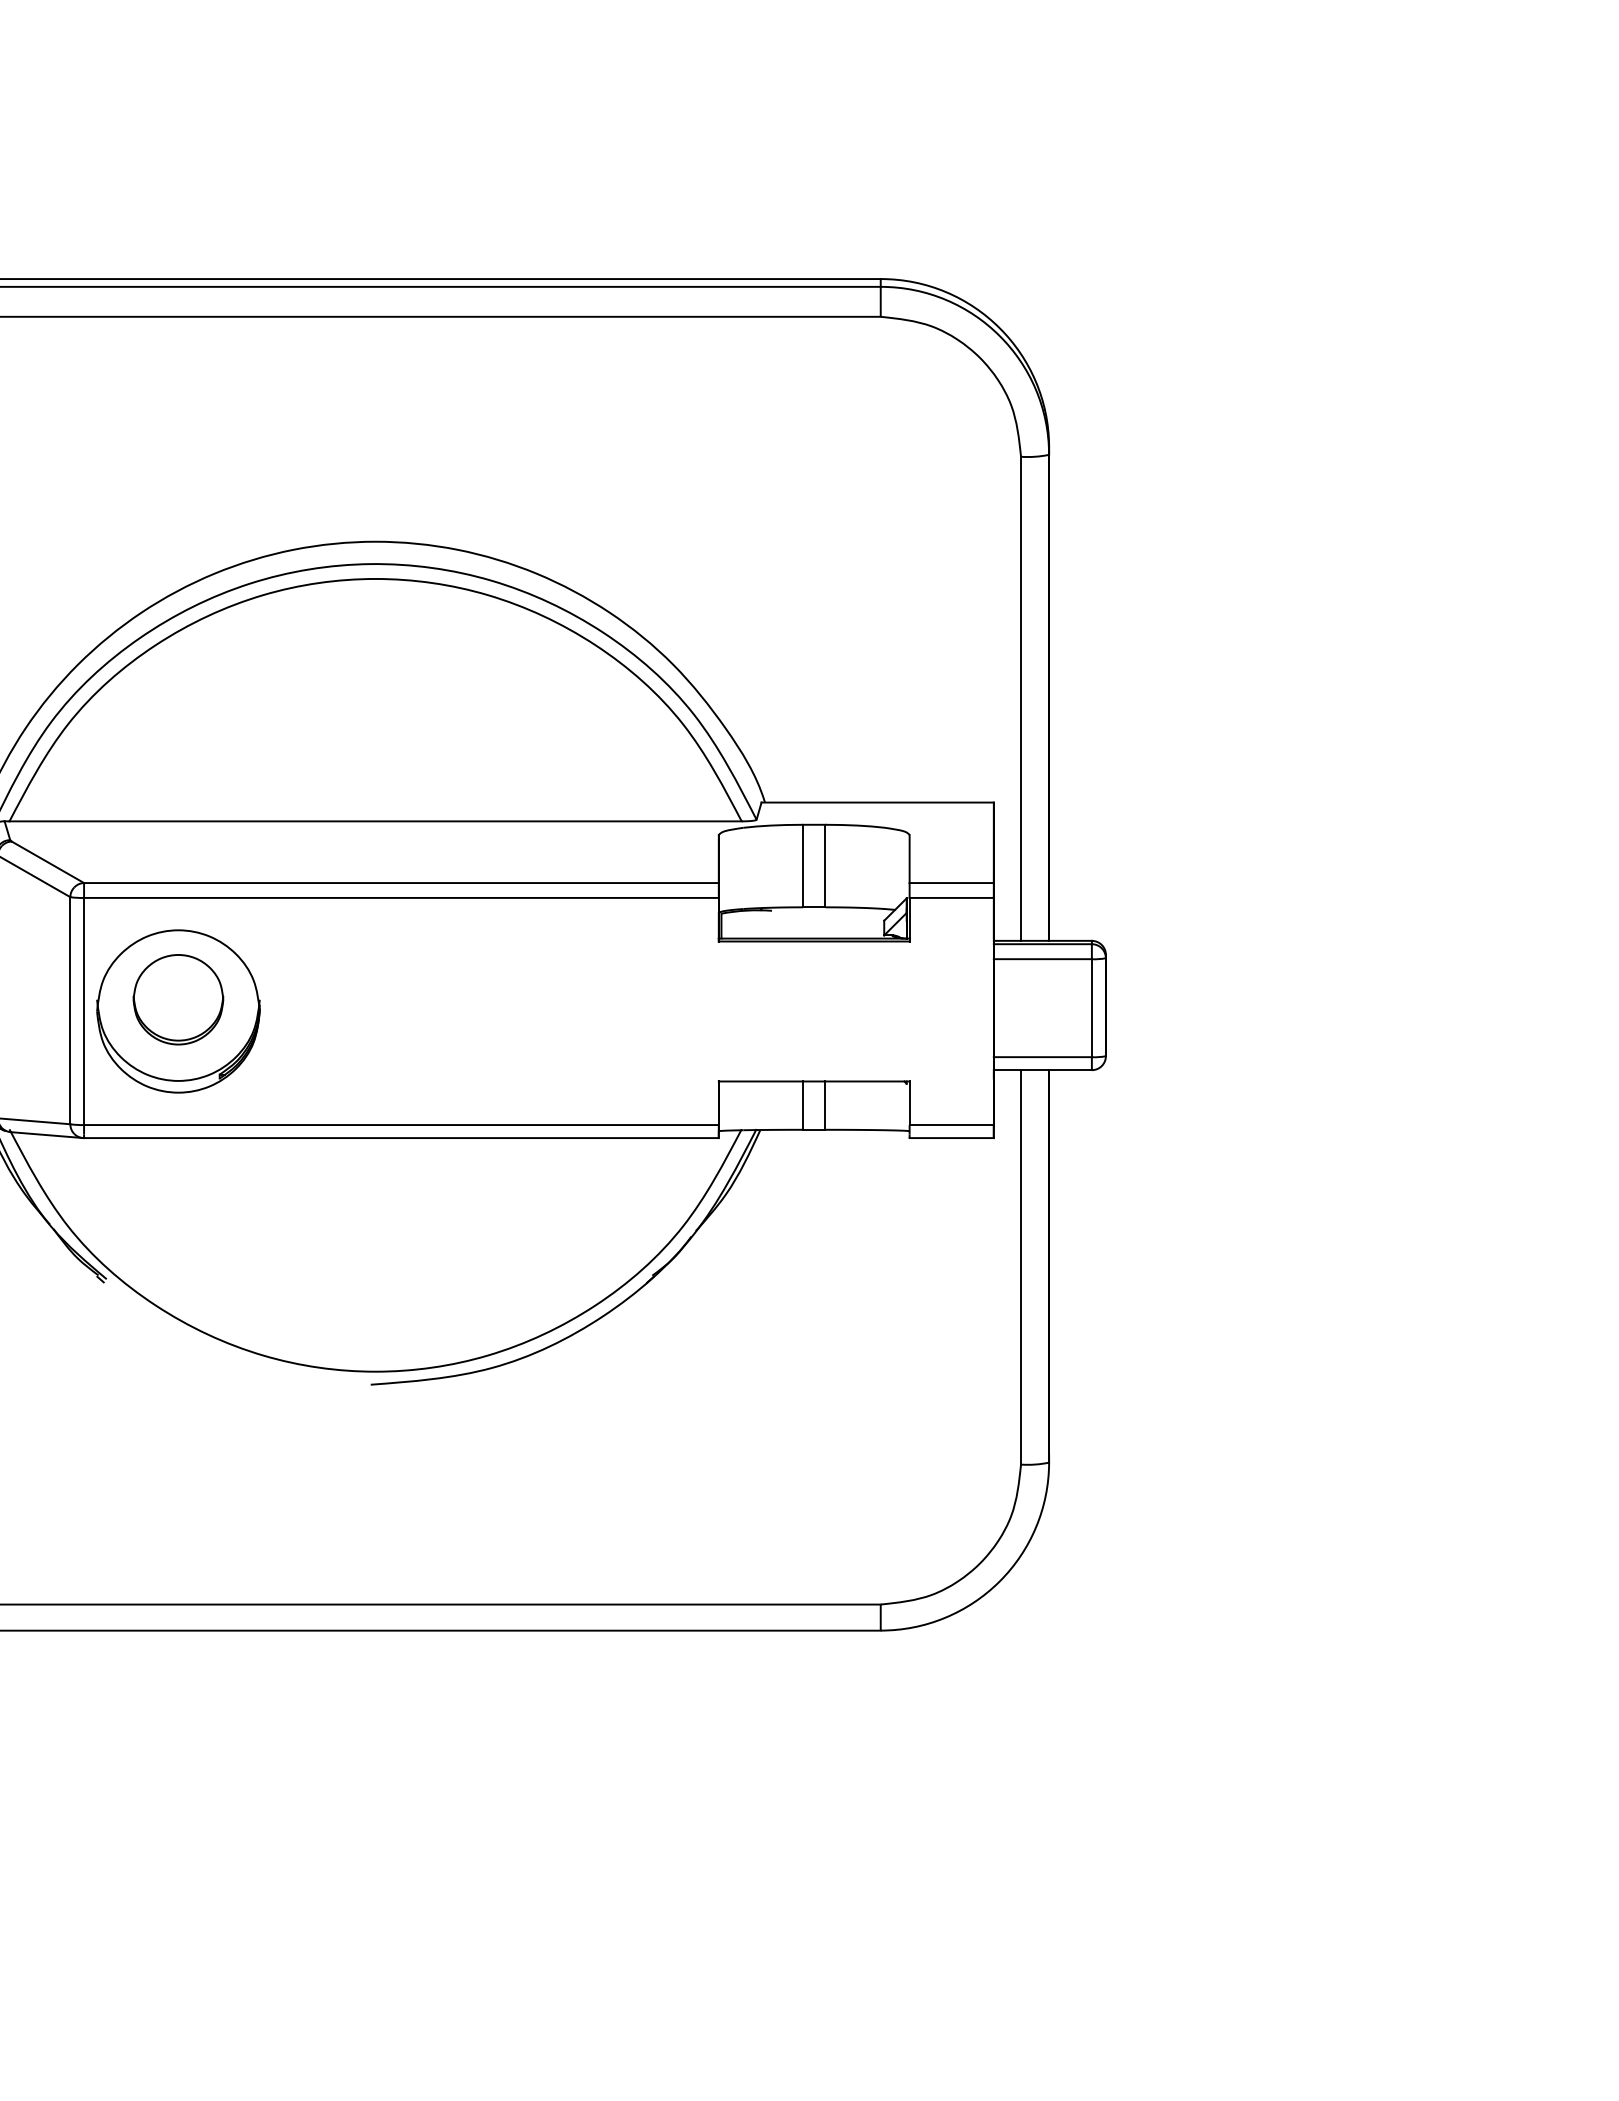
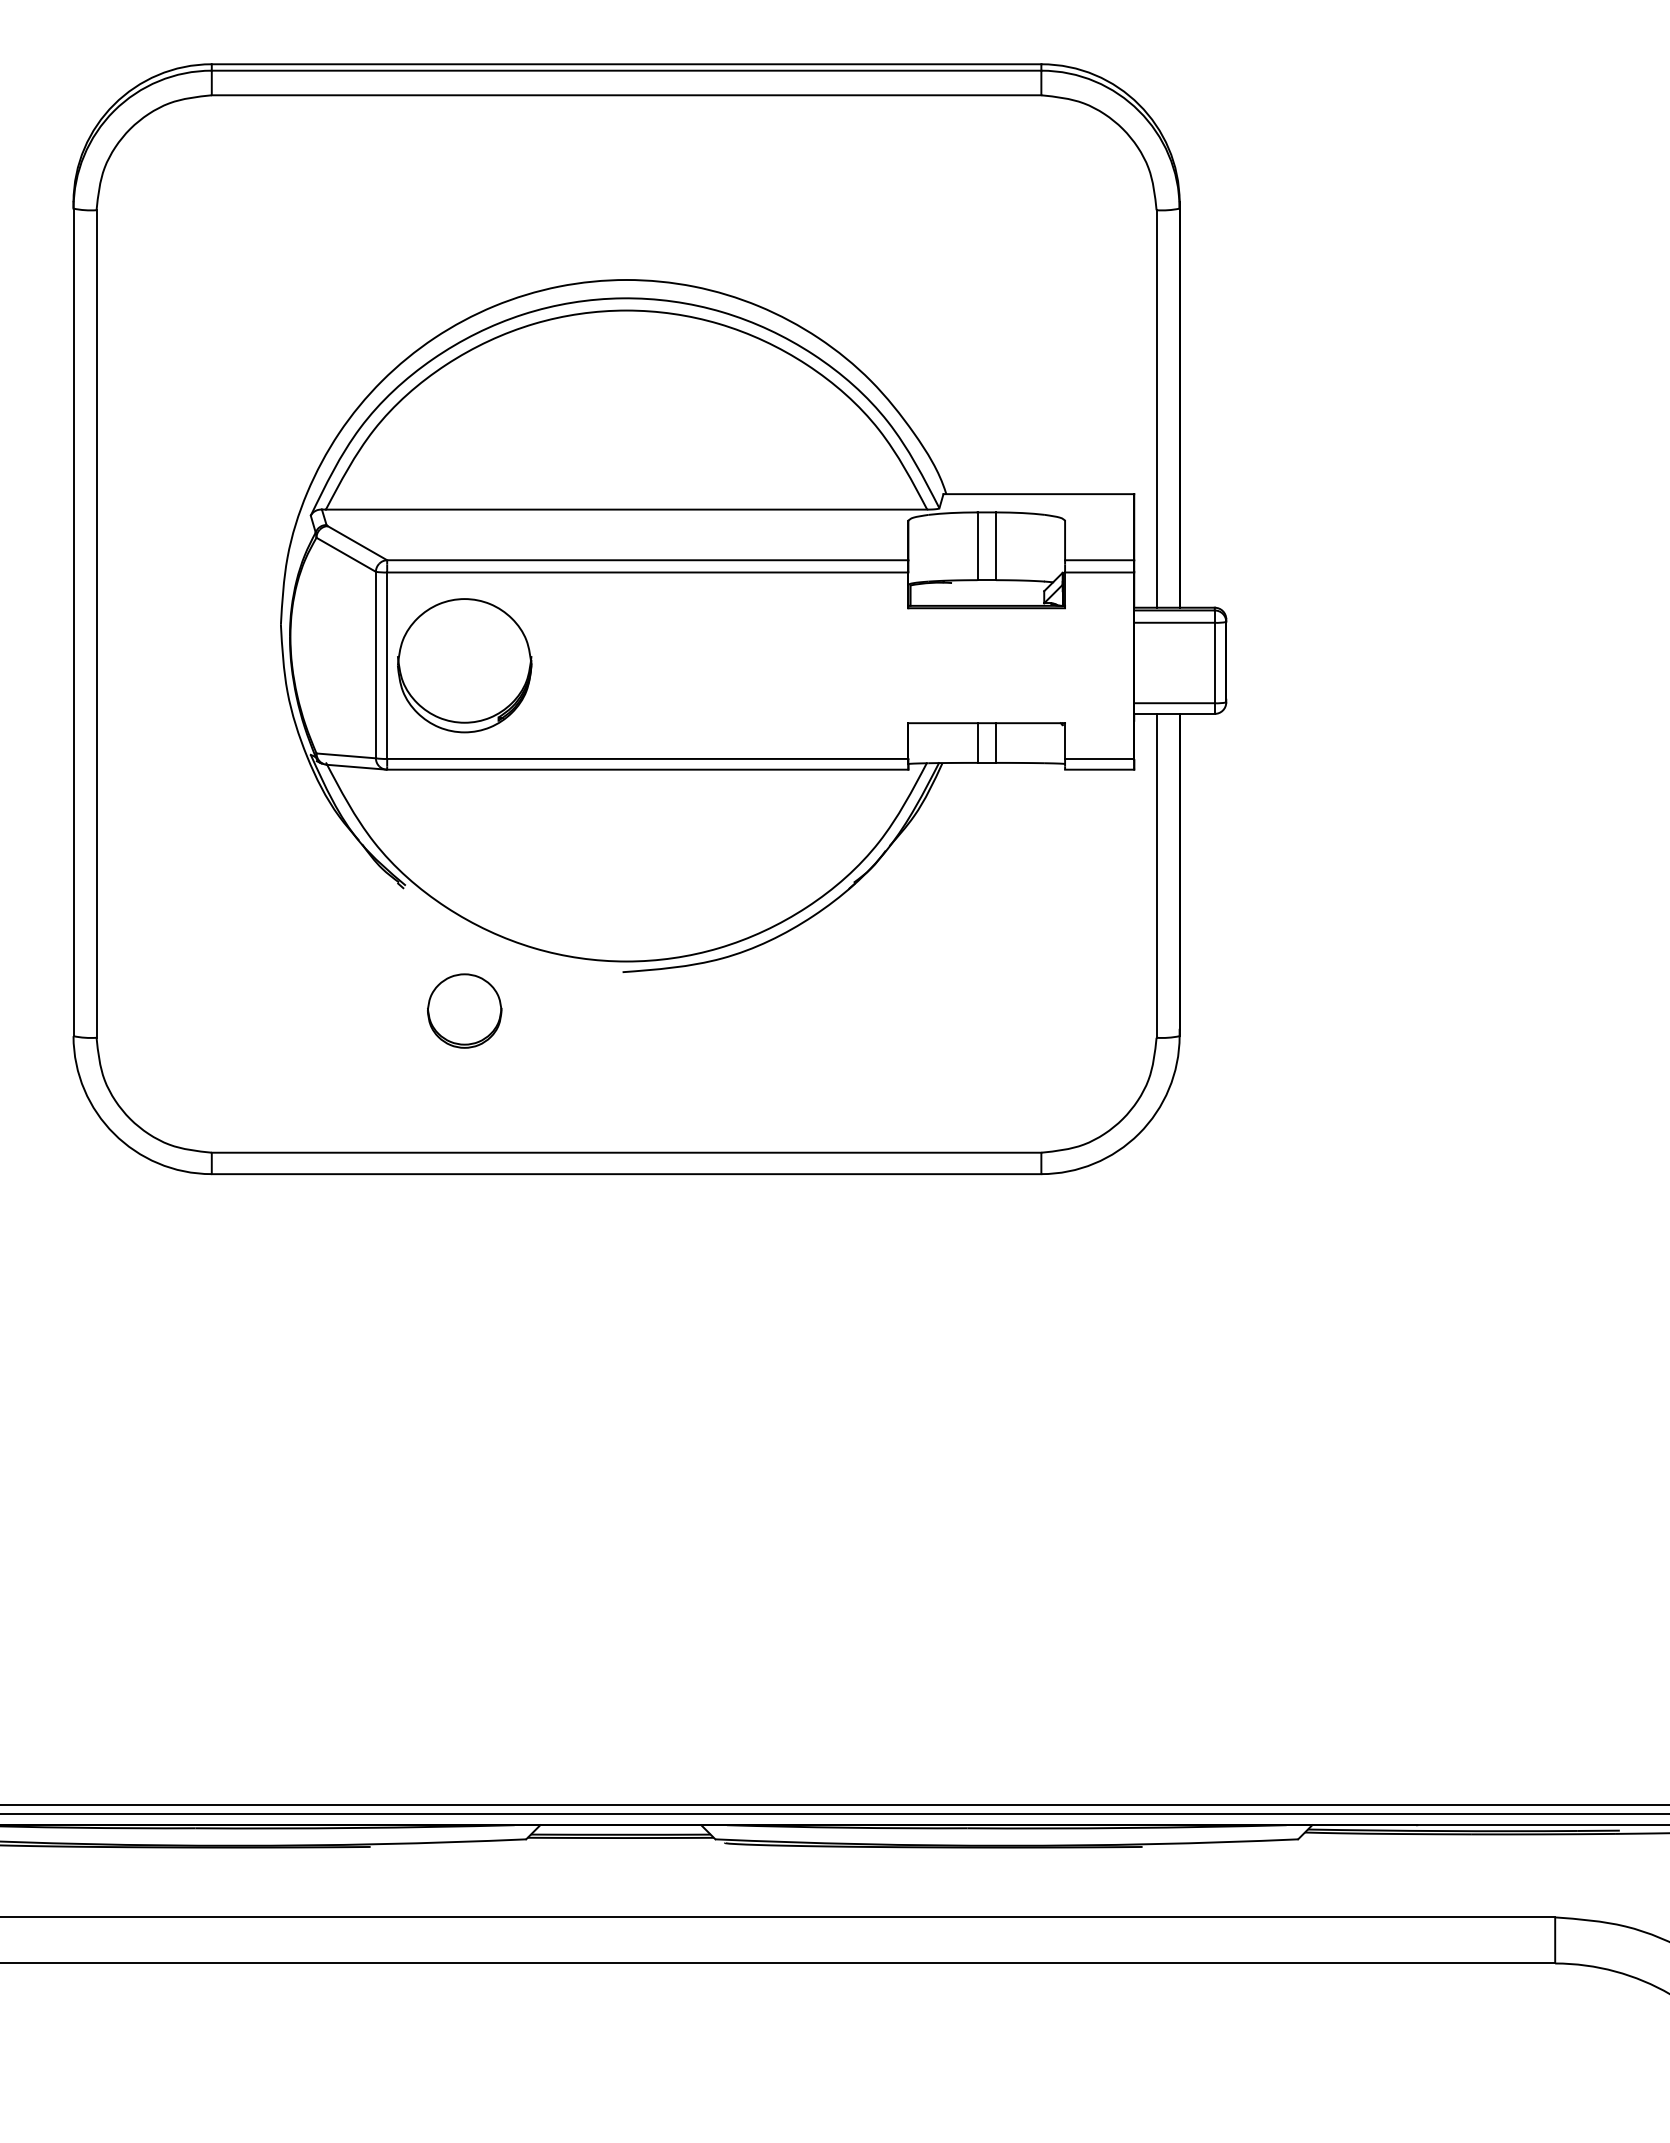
part: (178, 999) -> (464, 1010), moved

